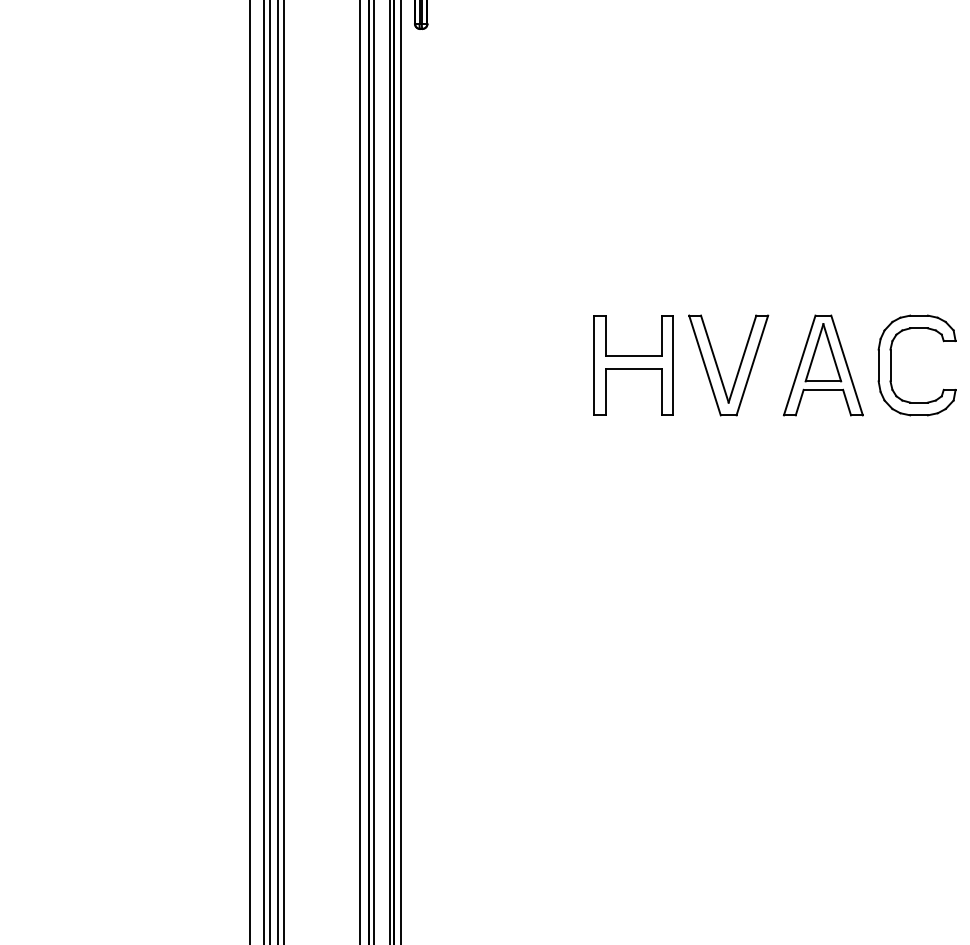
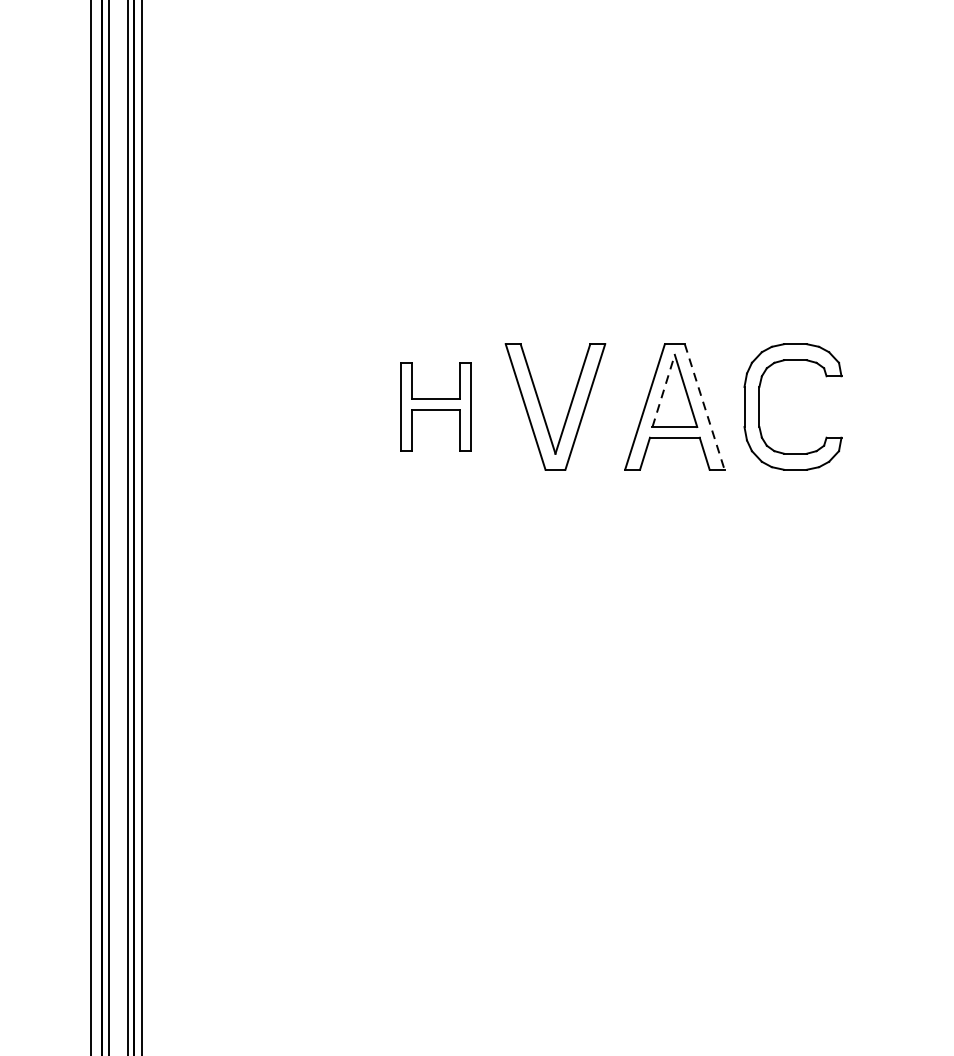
line: (814, 352) -> (663, 390), solid -> dashed
part: (633, 365) -> (435, 406), size x0.7
line: (847, 365) -> (705, 406), solid -> dashed

